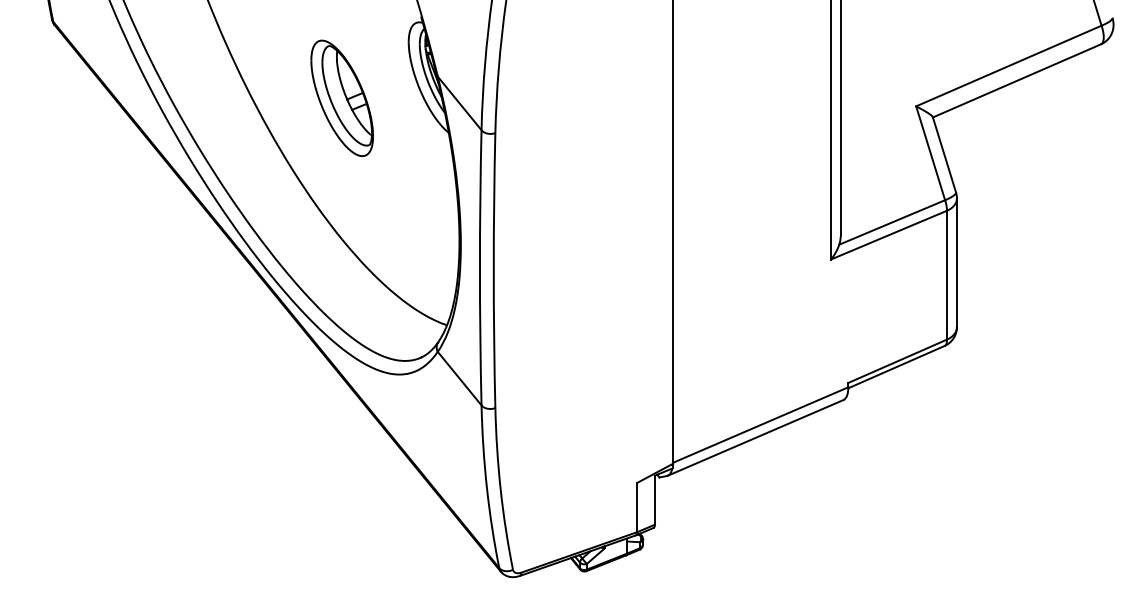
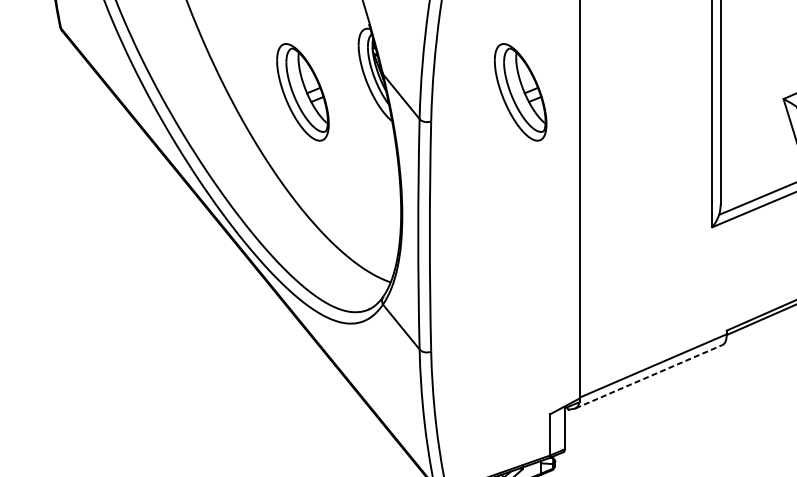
part: (601, 97) -> (520, 91), added
line: (755, 437) -> (649, 376), solid -> dashed

